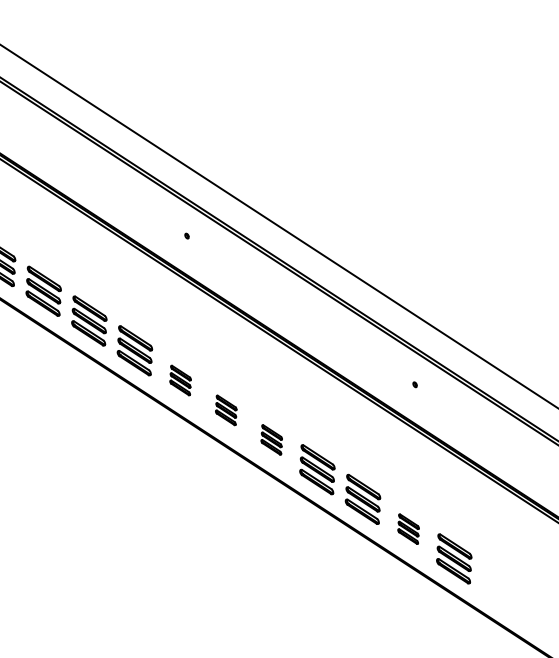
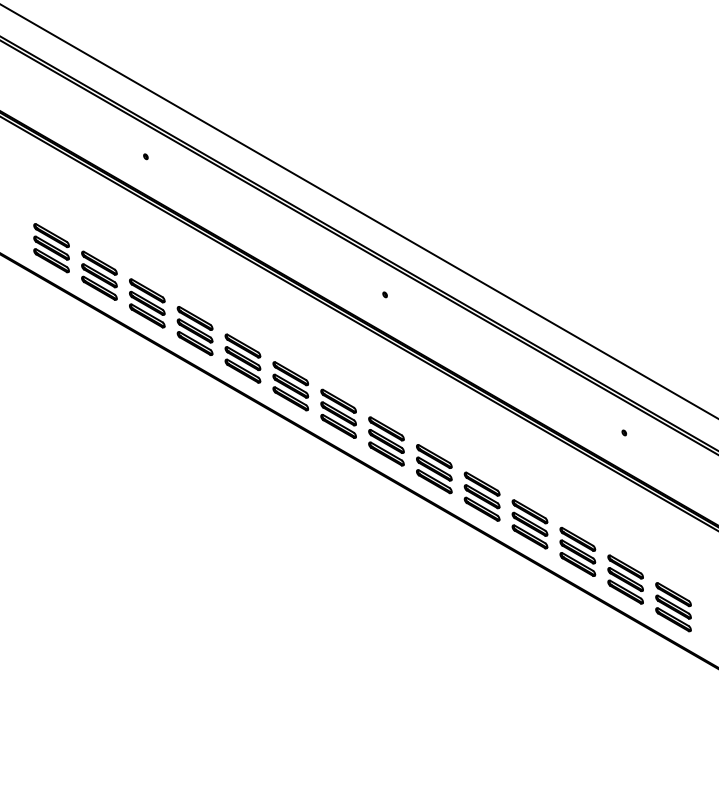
part: (180, 380) -> (386, 441), size x1.67
part: (226, 410) -> (434, 469), size x1.67
part: (271, 439) -> (481, 496), size x1.67
part: (408, 529) -> (625, 579), size x1.67

